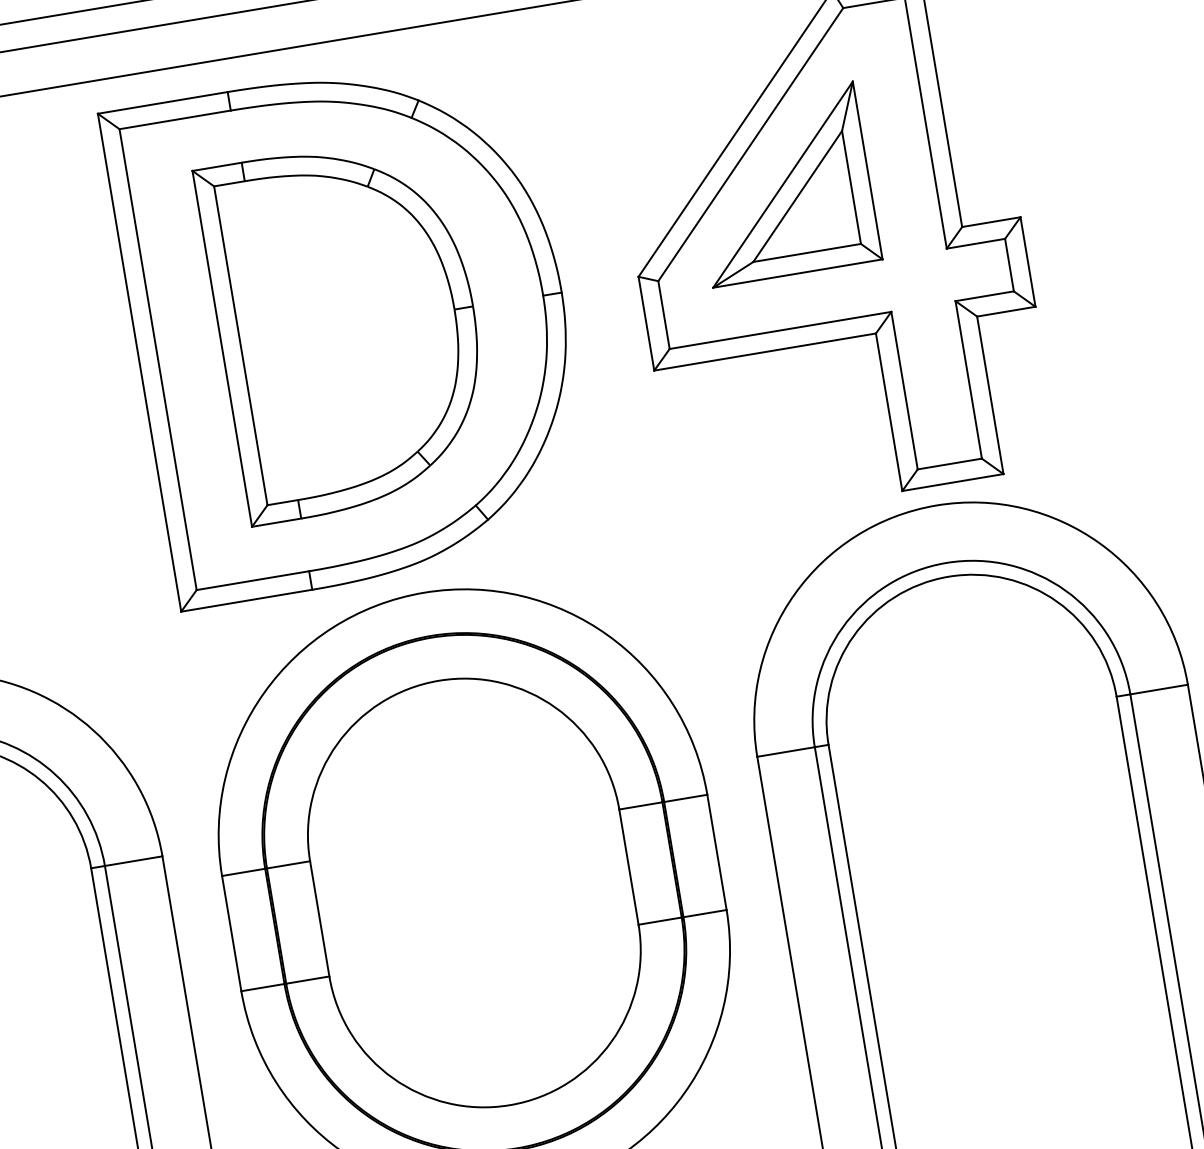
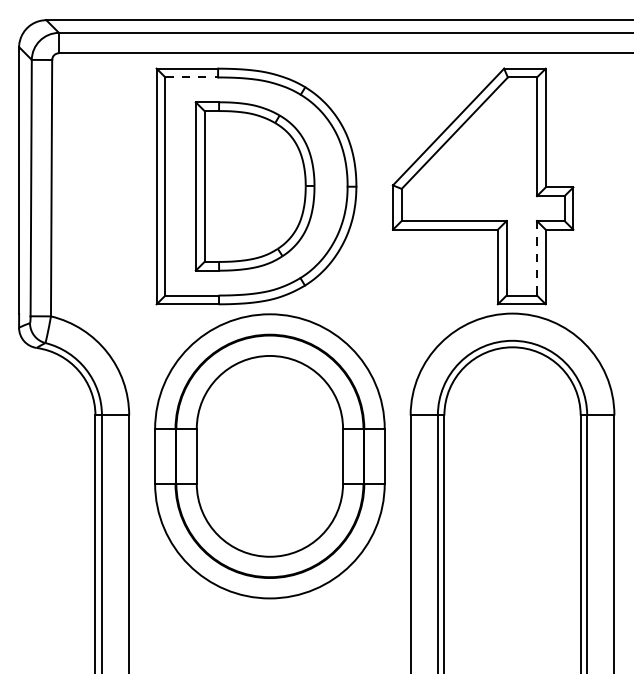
line: (176, 119) -> (192, 77), solid -> dashed
part: (782, 183) -> (466, 153), removed
line: (969, 380) -> (537, 258), solid -> dashed

